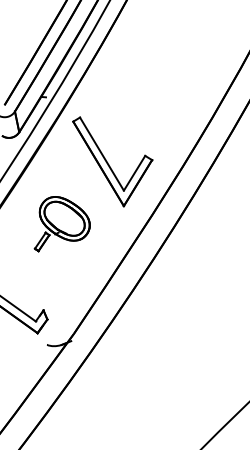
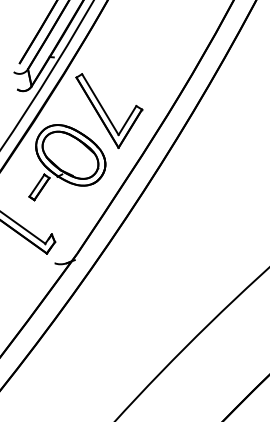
part: (62, 223) -> (67, 162), size x1.67

